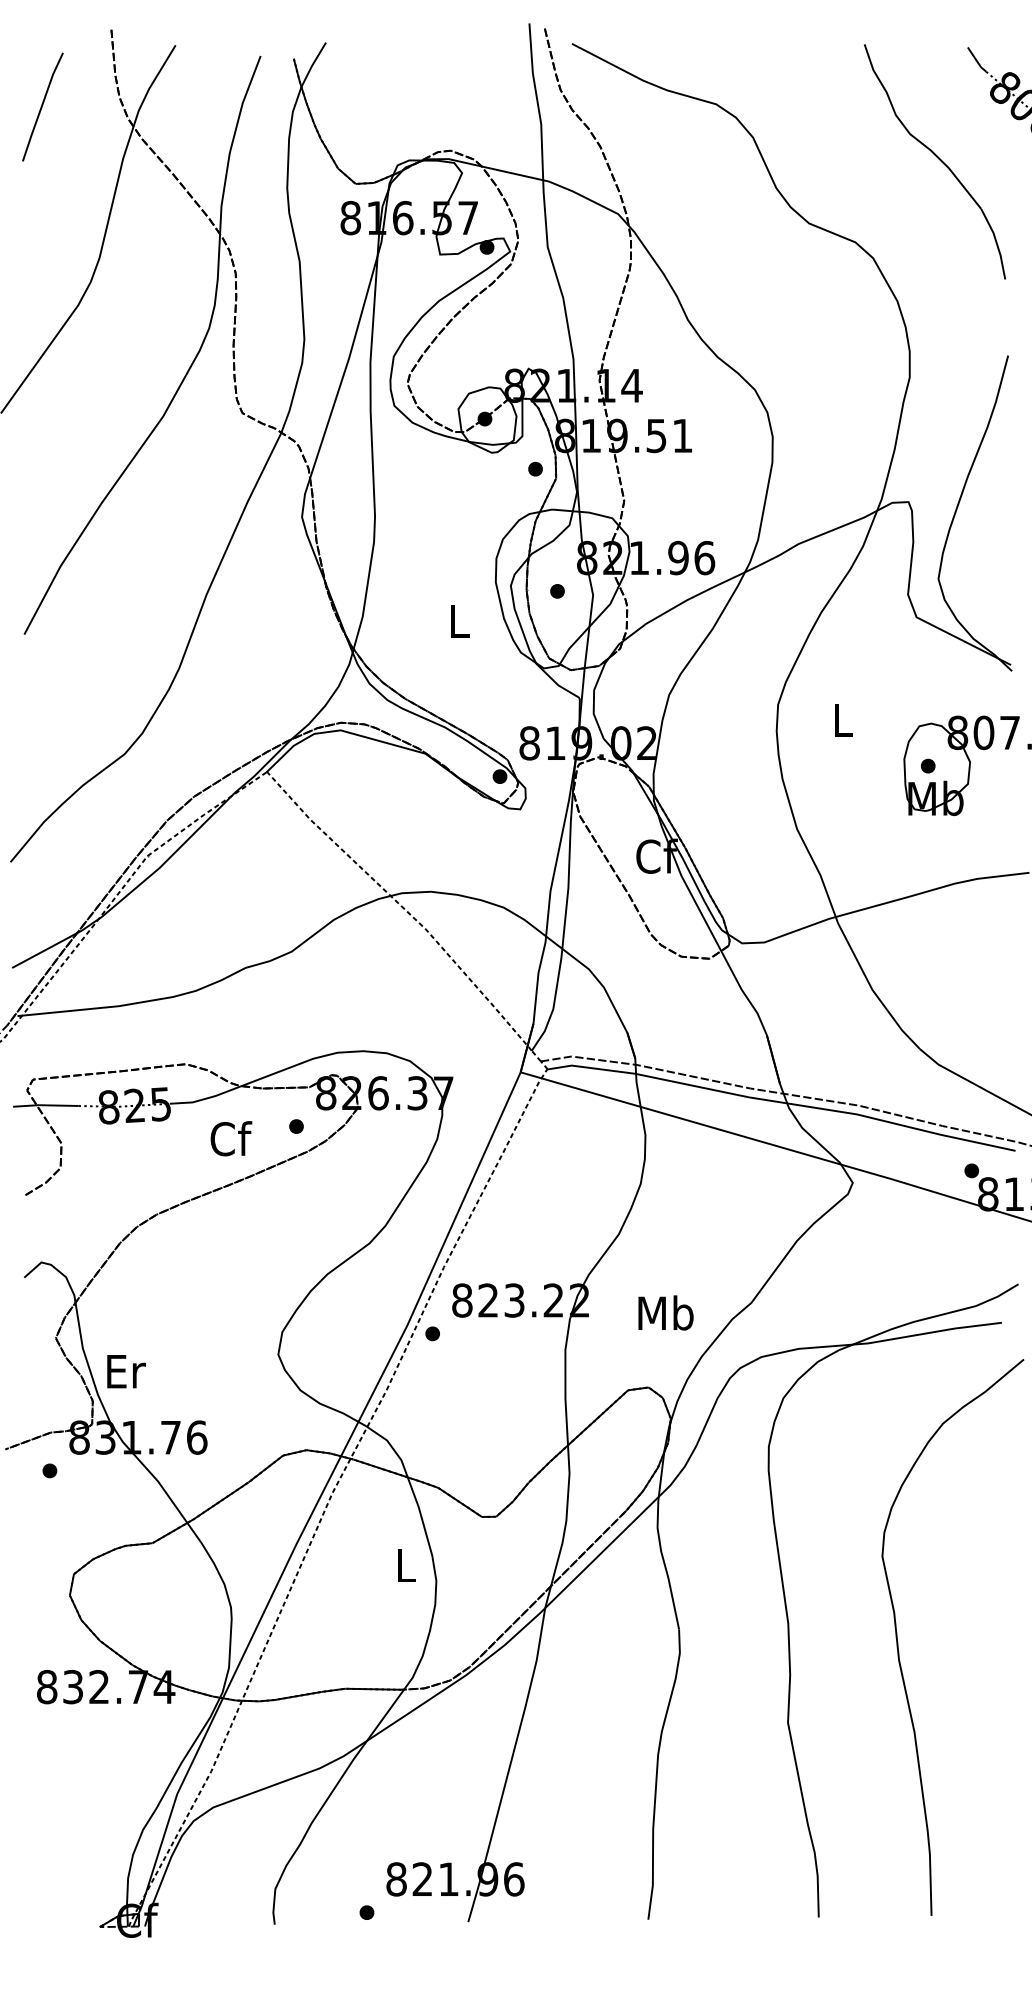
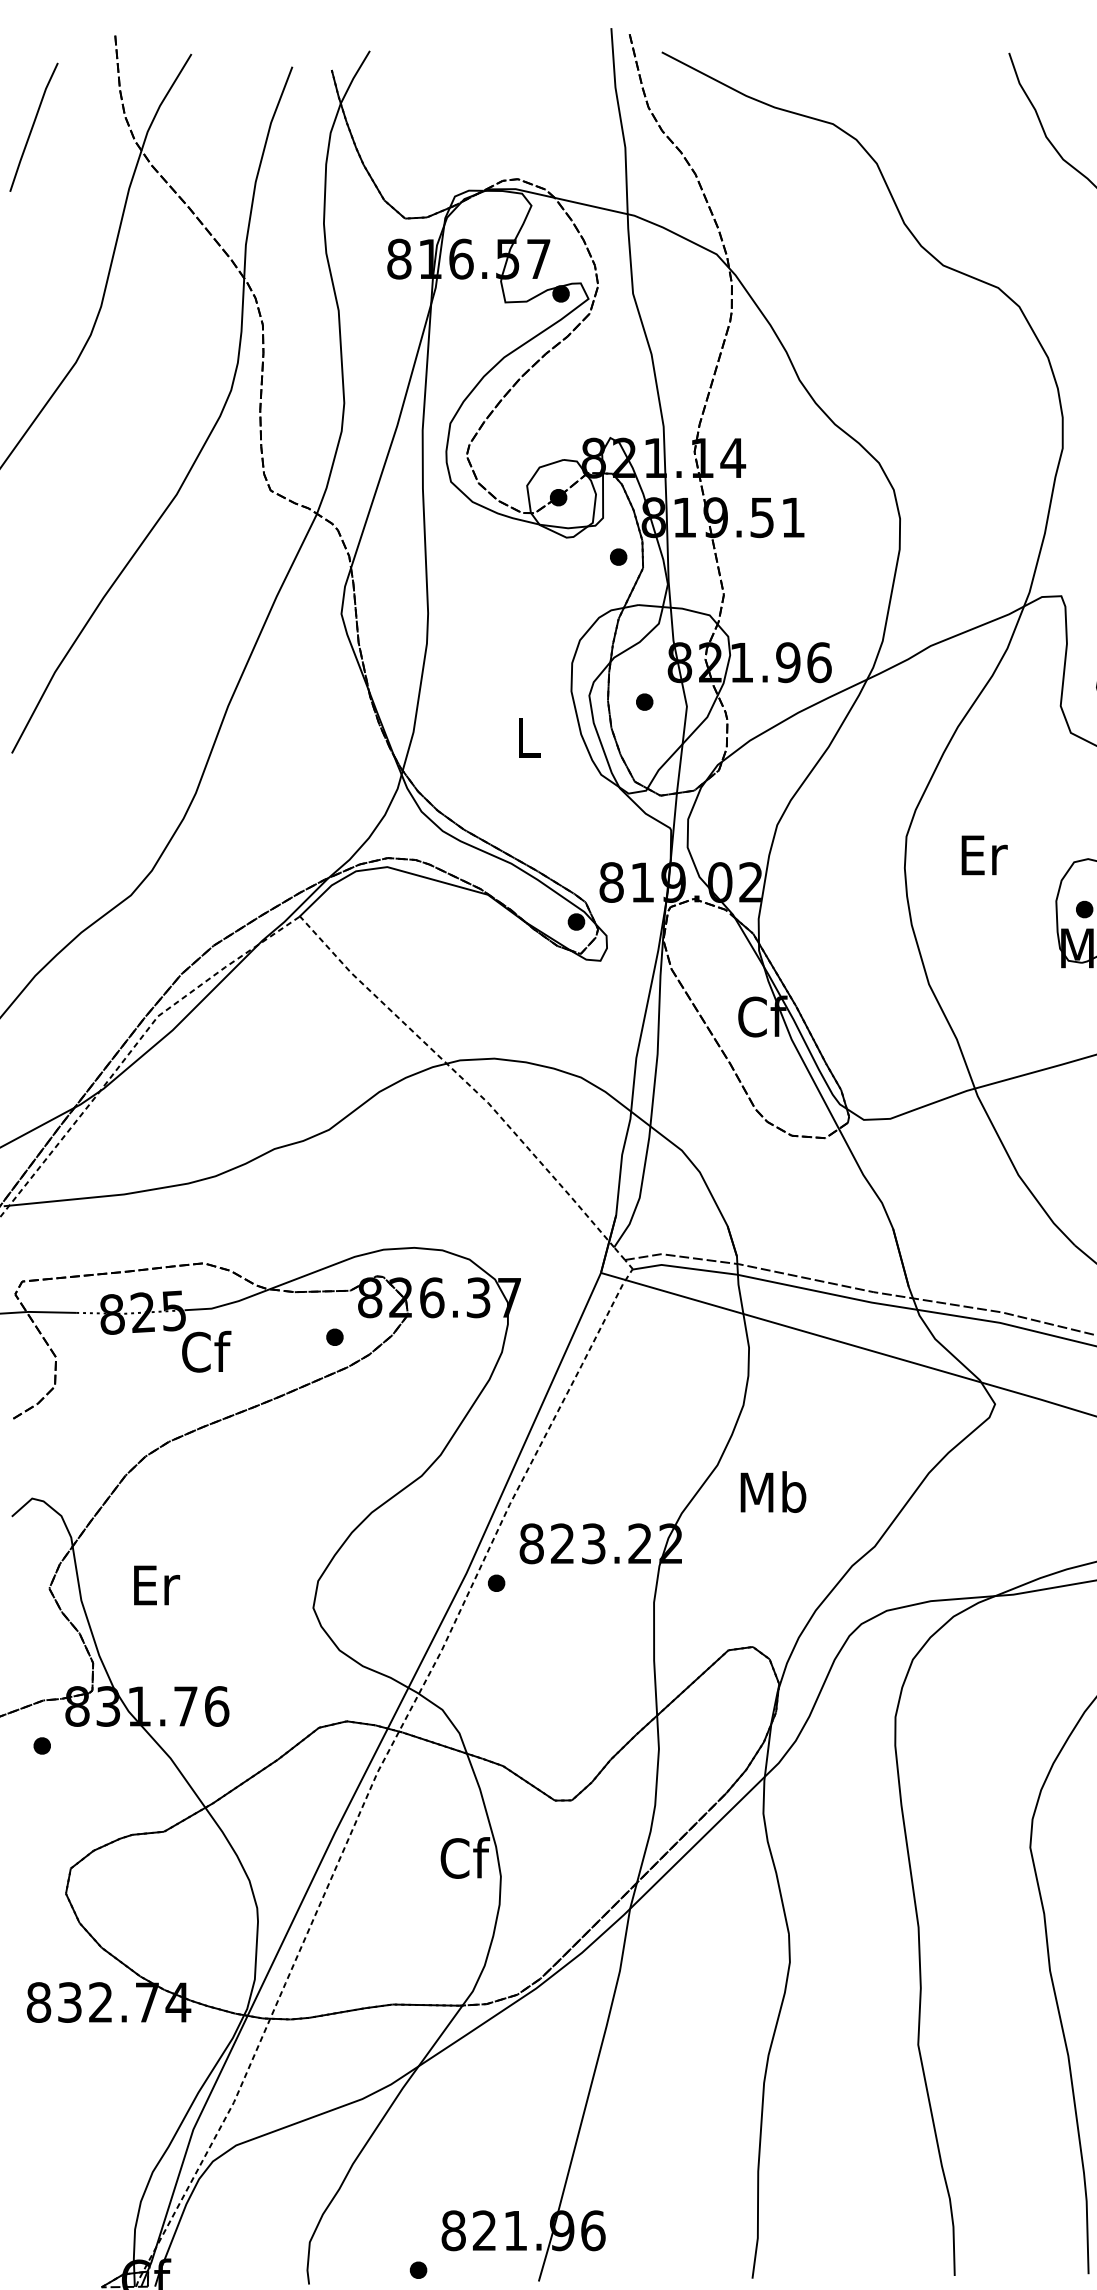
text: (843, 720) -> (984, 855), L -> Er
text: (231, 1138) -> (206, 1351), moved
text: (665, 1312) -> (772, 1491), moved
text: (126, 1371) -> (156, 1585), moved
text: (406, 1564) -> (465, 1857), L -> Cf

